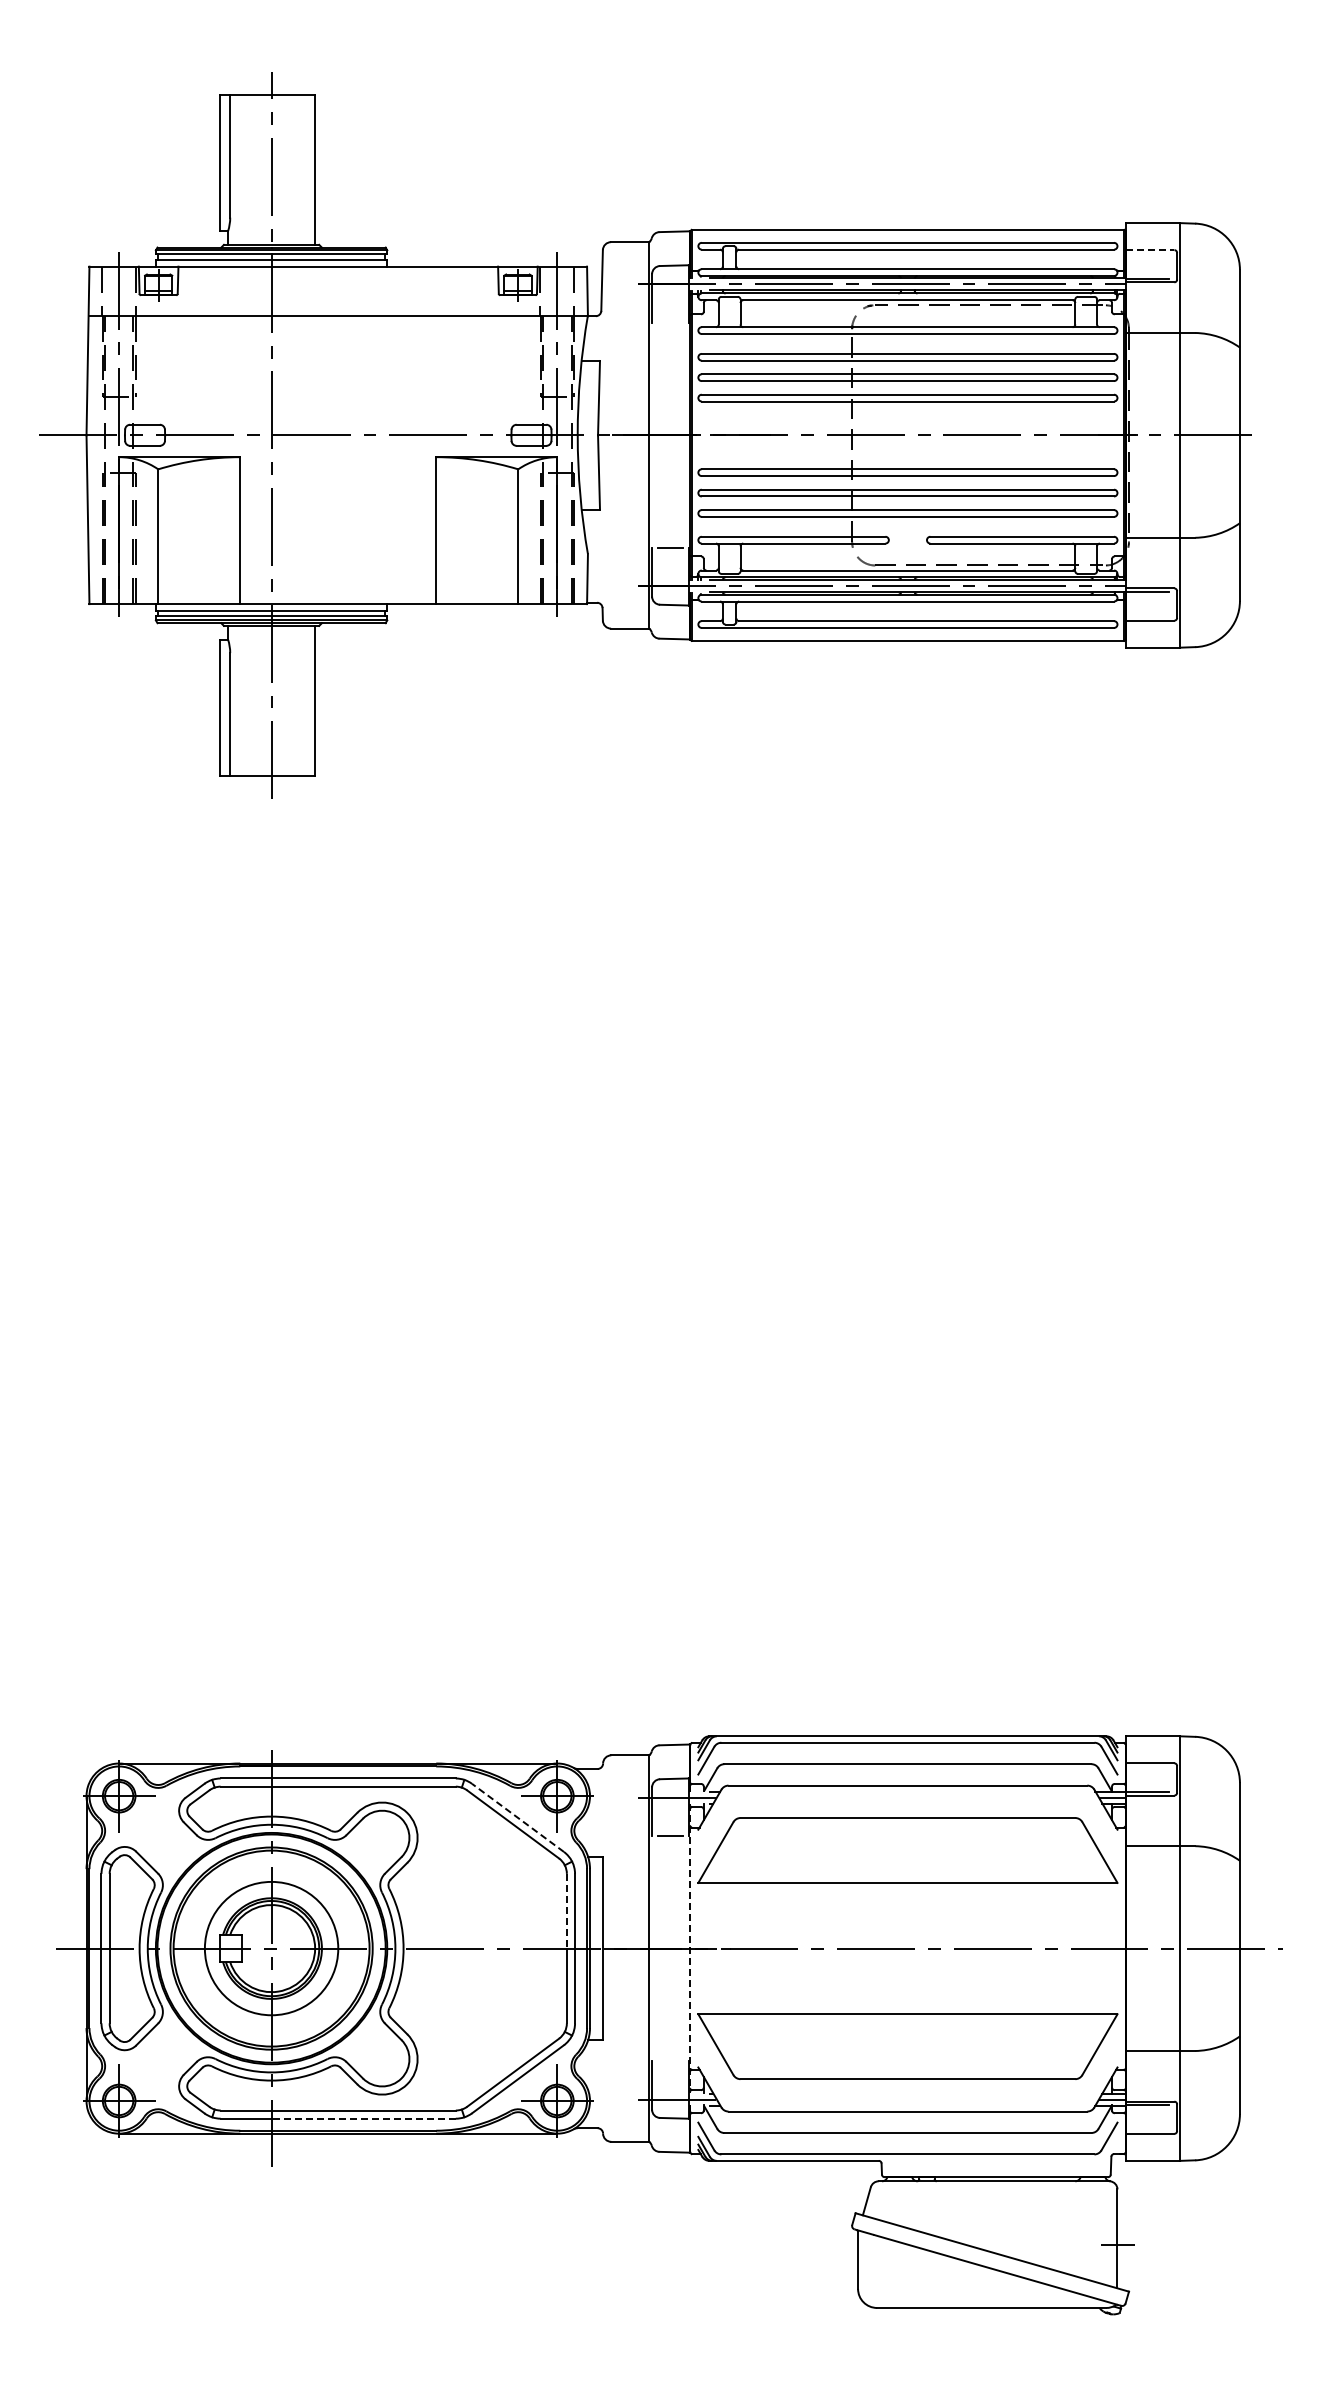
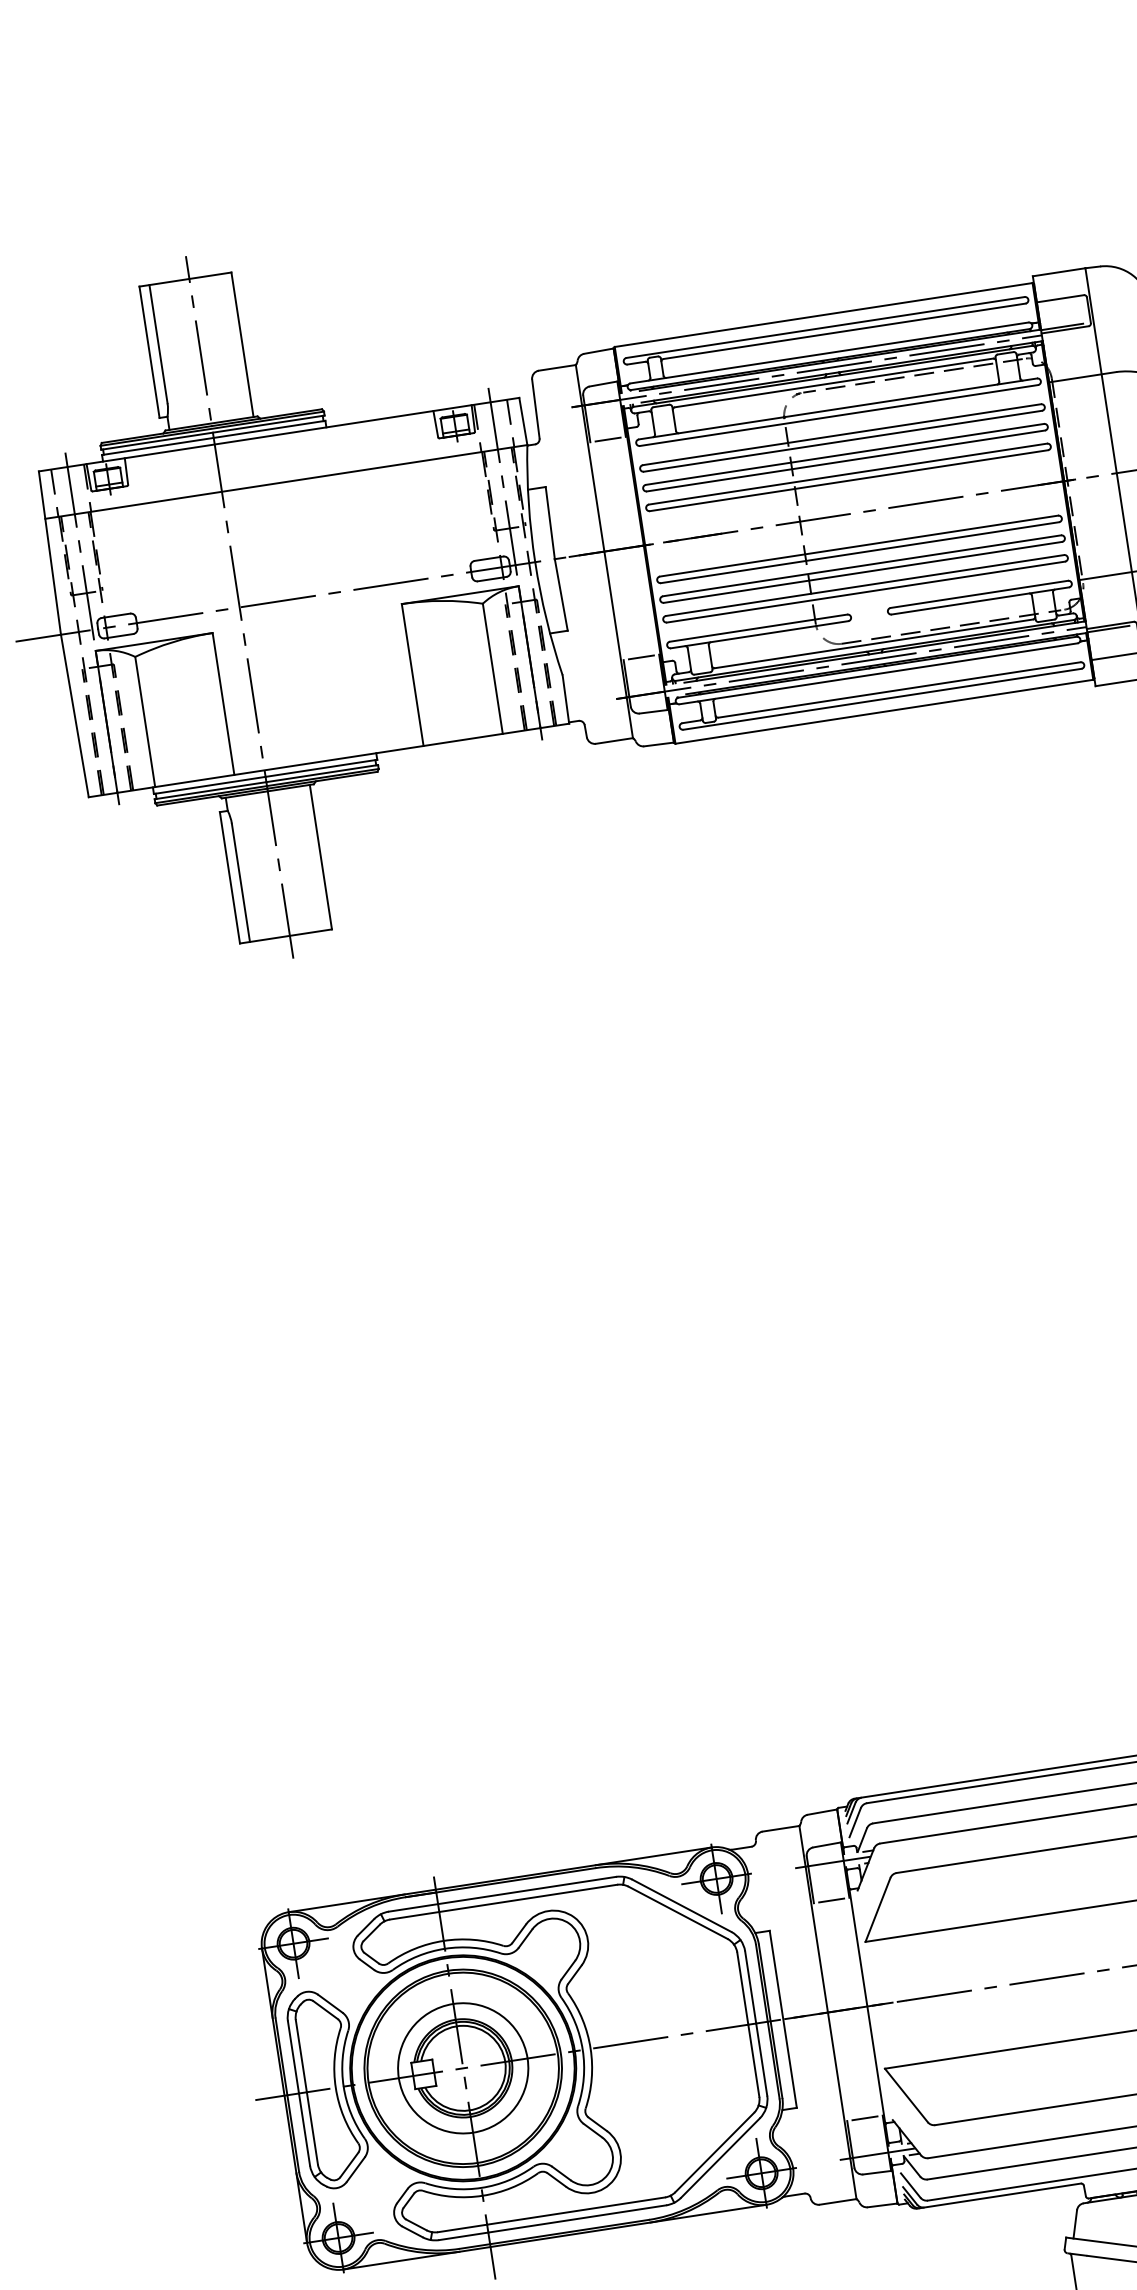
line: (1150, 250) -> (1060, 299), dashed -> solid
line: (670, 322) -> (608, 439), added
line: (517, 1817) -> (681, 1905), dashed -> solid
line: (566, 1911) -> (742, 1988), dashed -> solid
line: (690, 1949) -> (867, 2007), dashed -> solid
line: (670, 2061) -> (865, 2118), added
line: (363, 2118) -> (577, 2218), dashed -> solid

